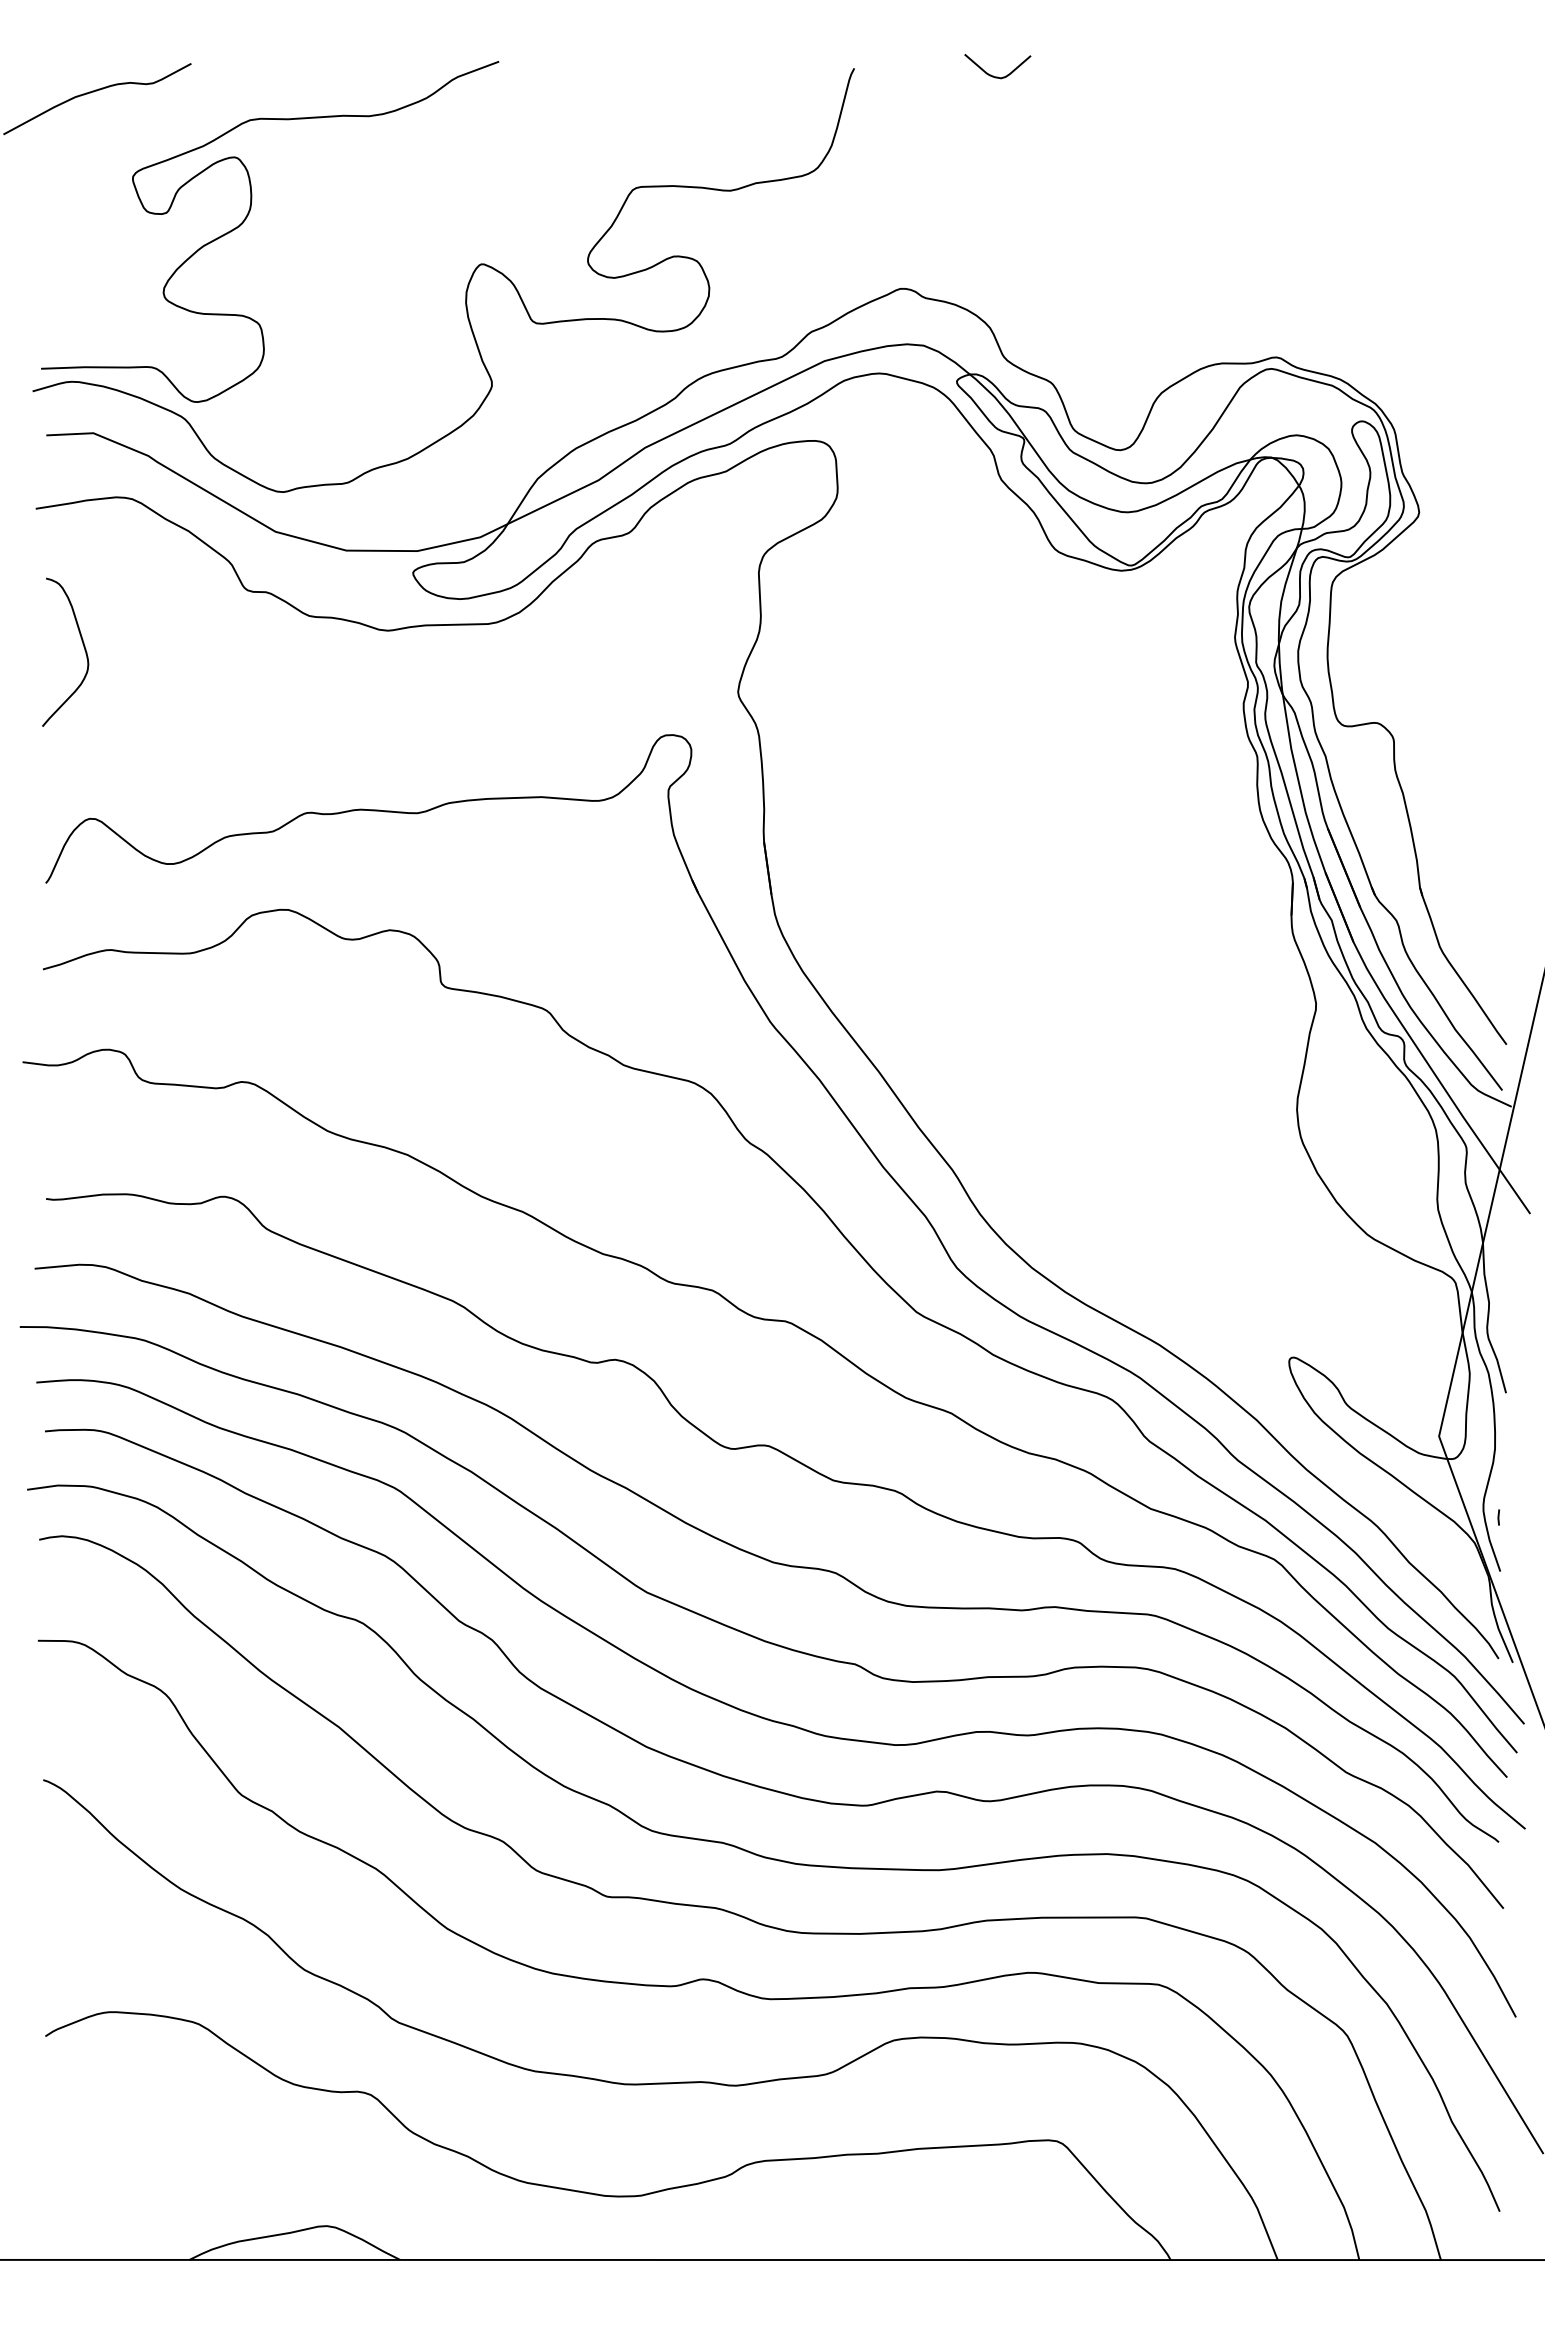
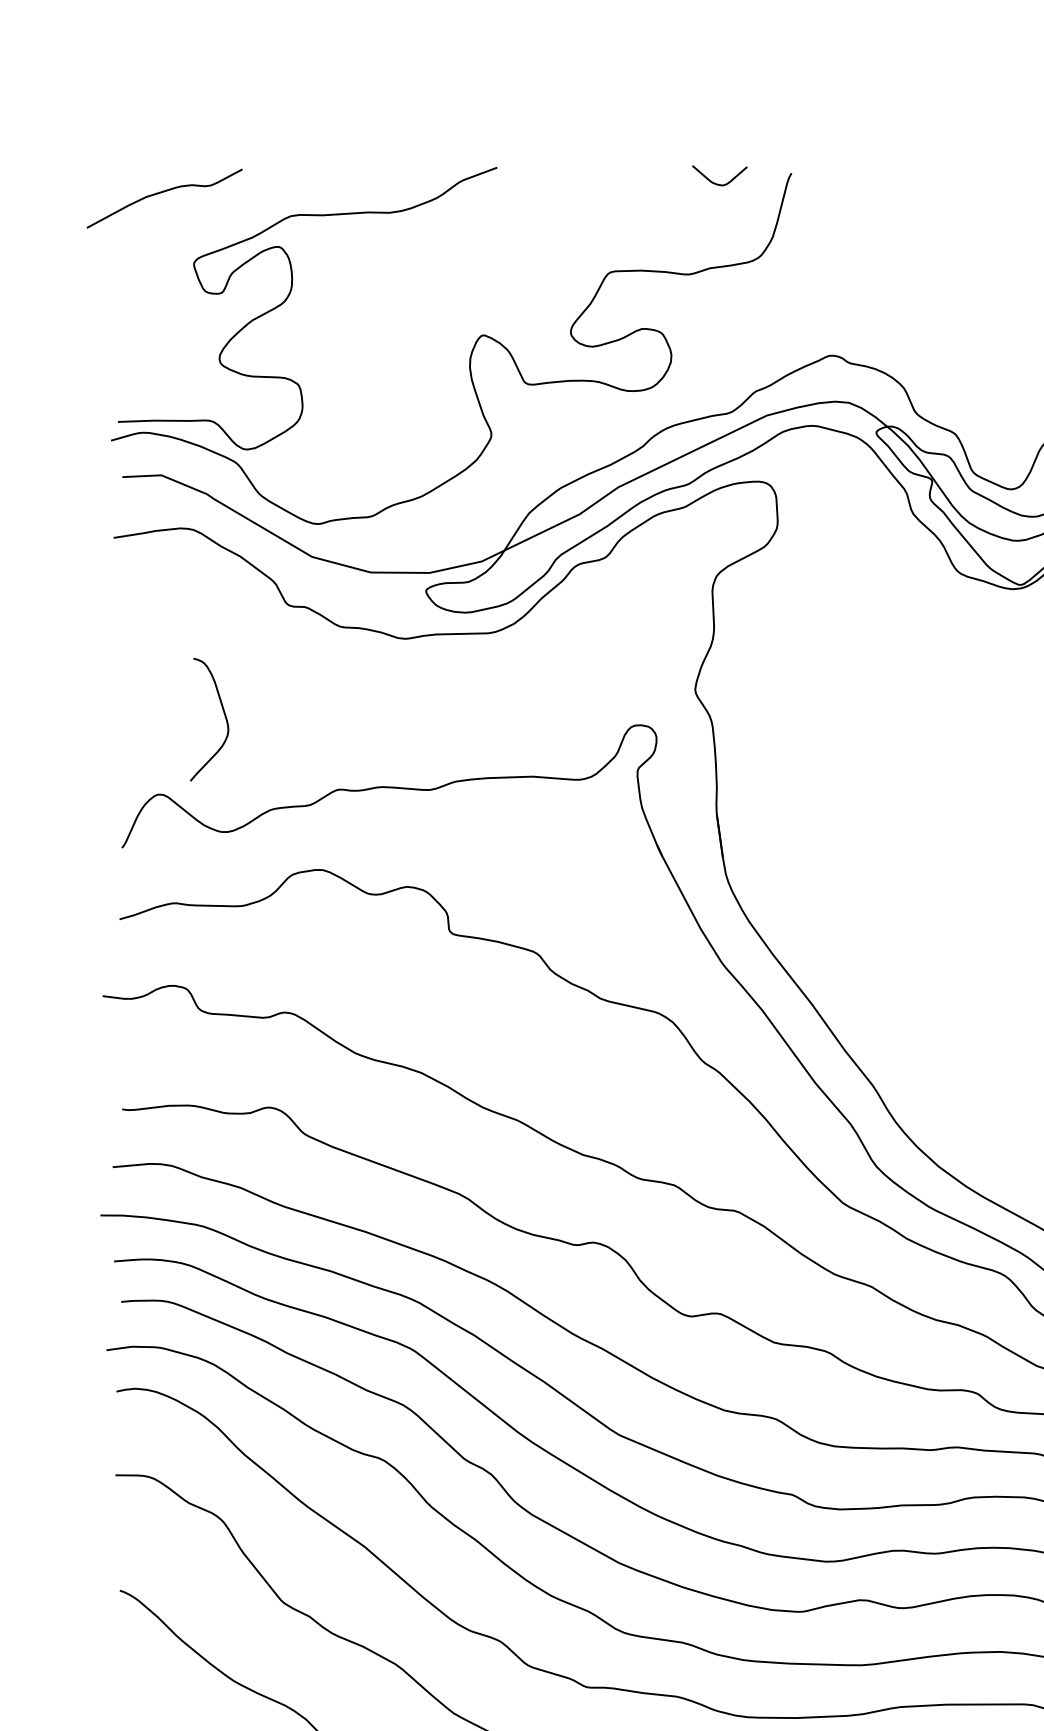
curve: (993, 75) -> (716, 183), moved
curve: (82, 644) -> (223, 713), moved

